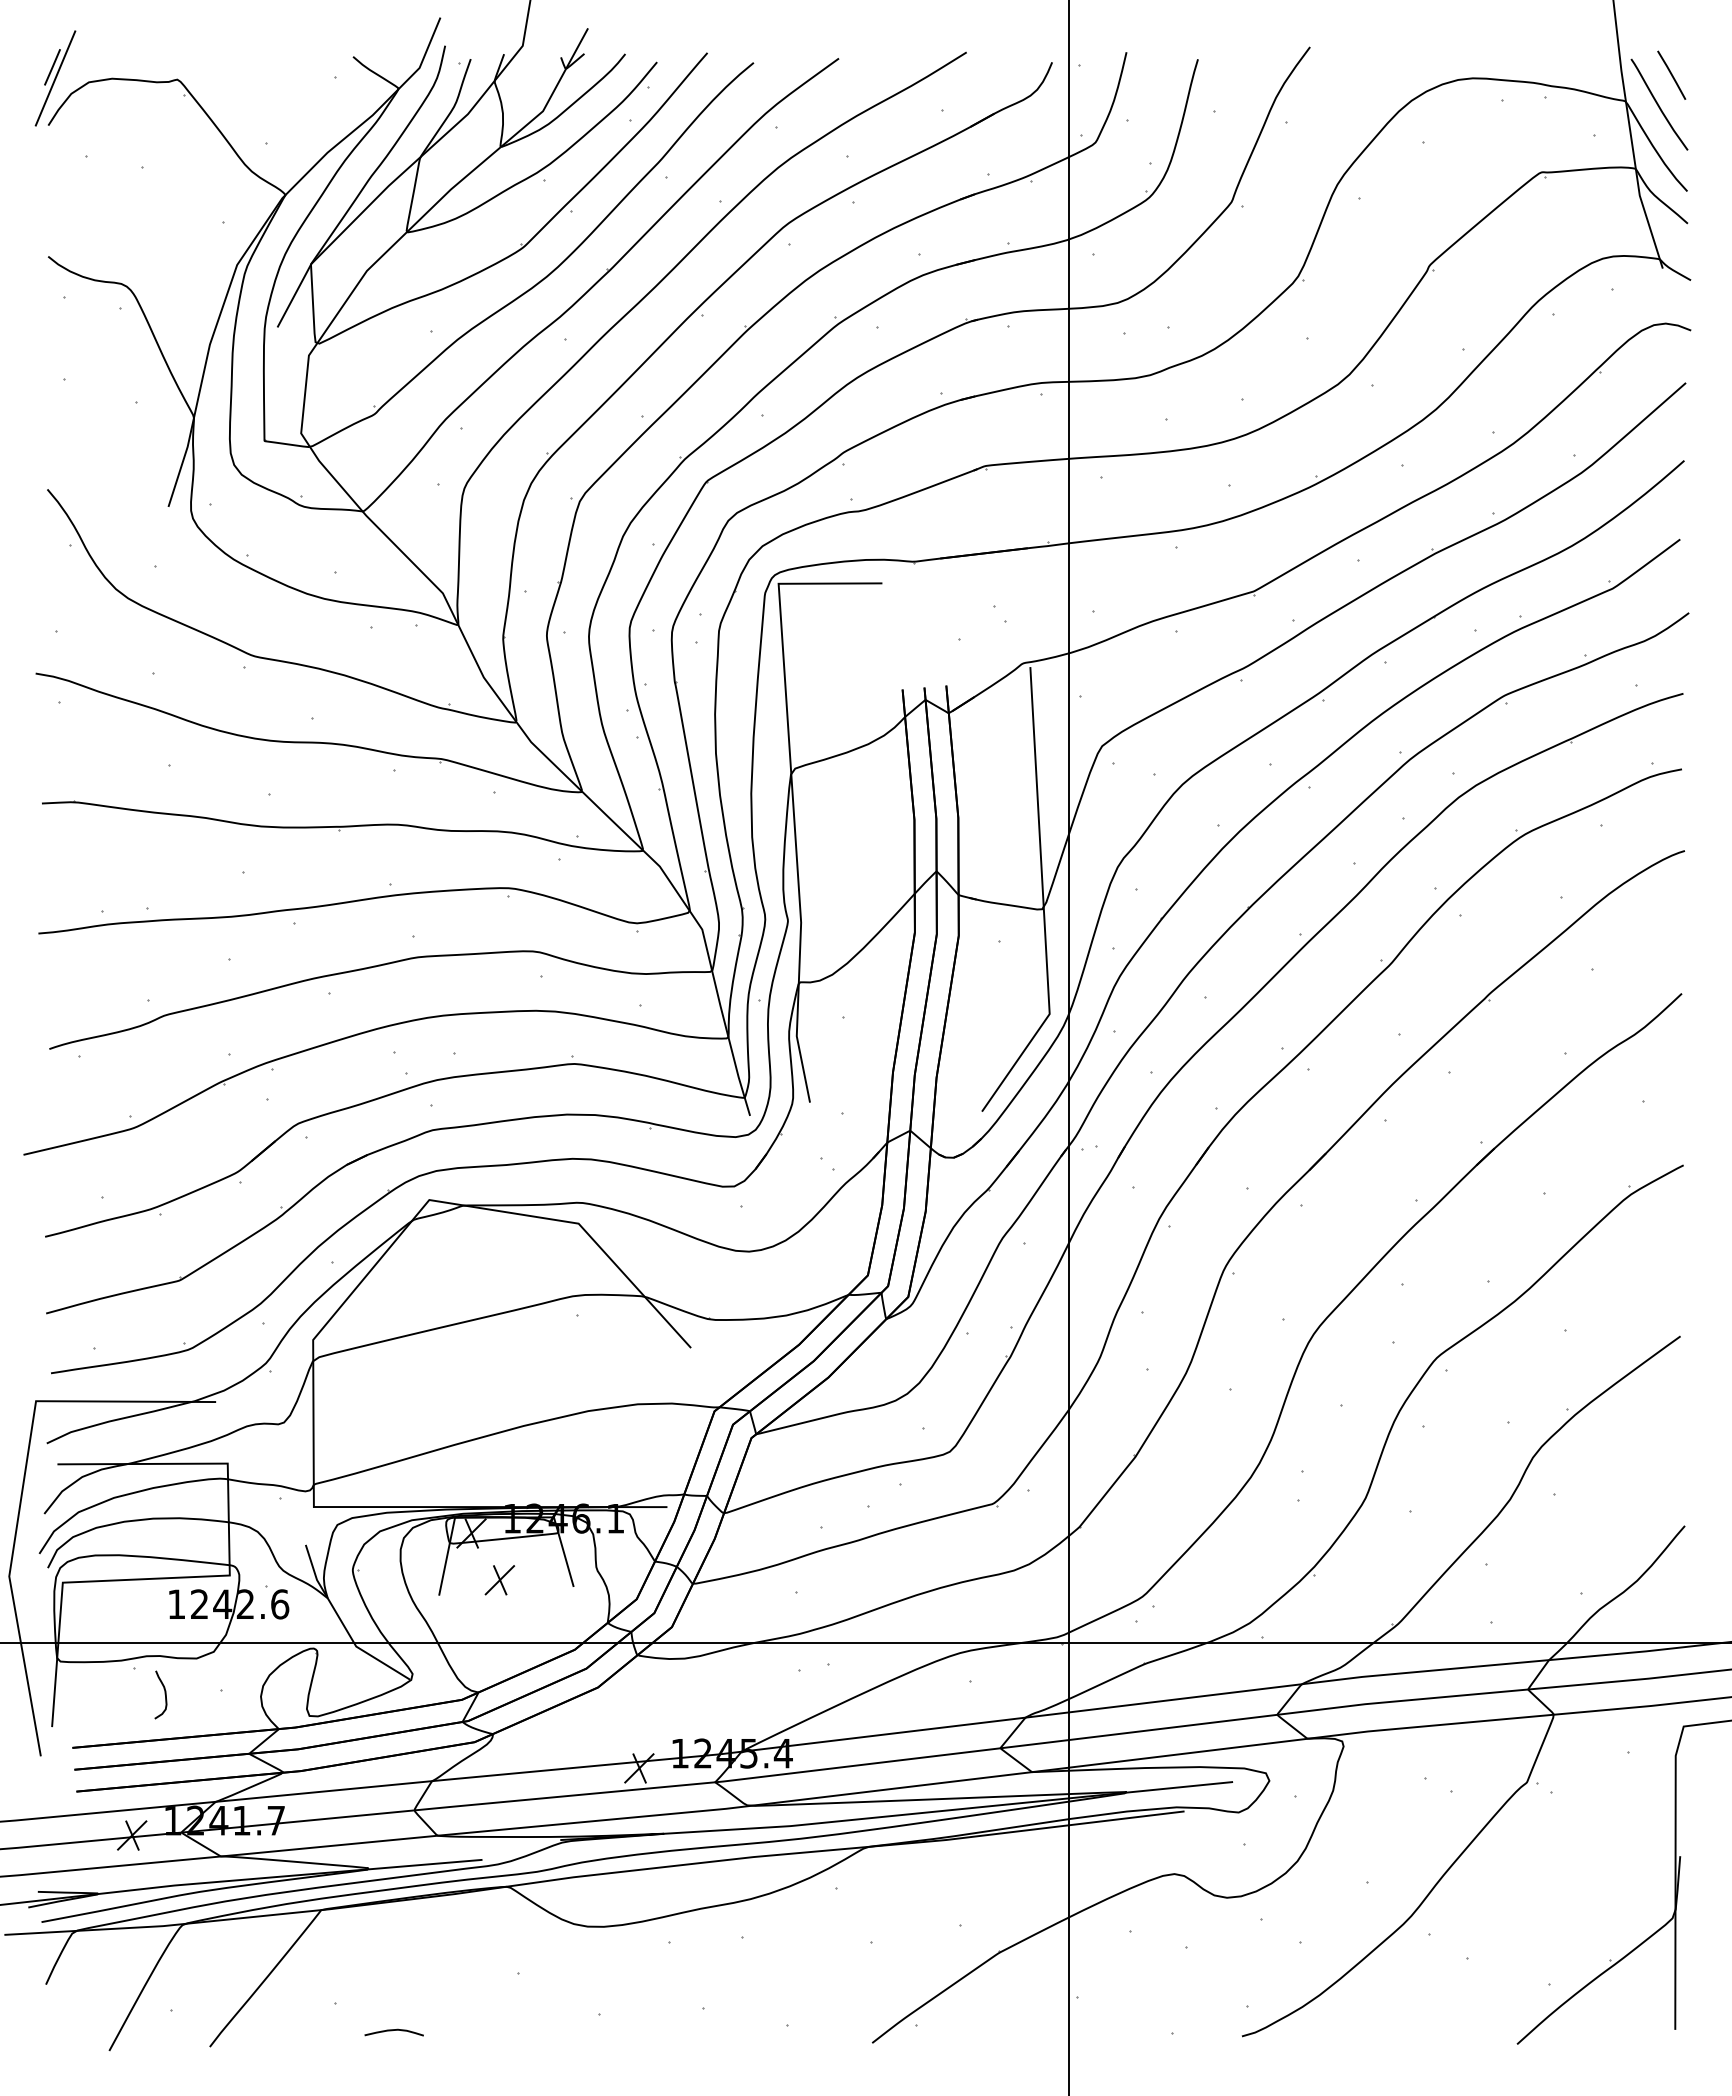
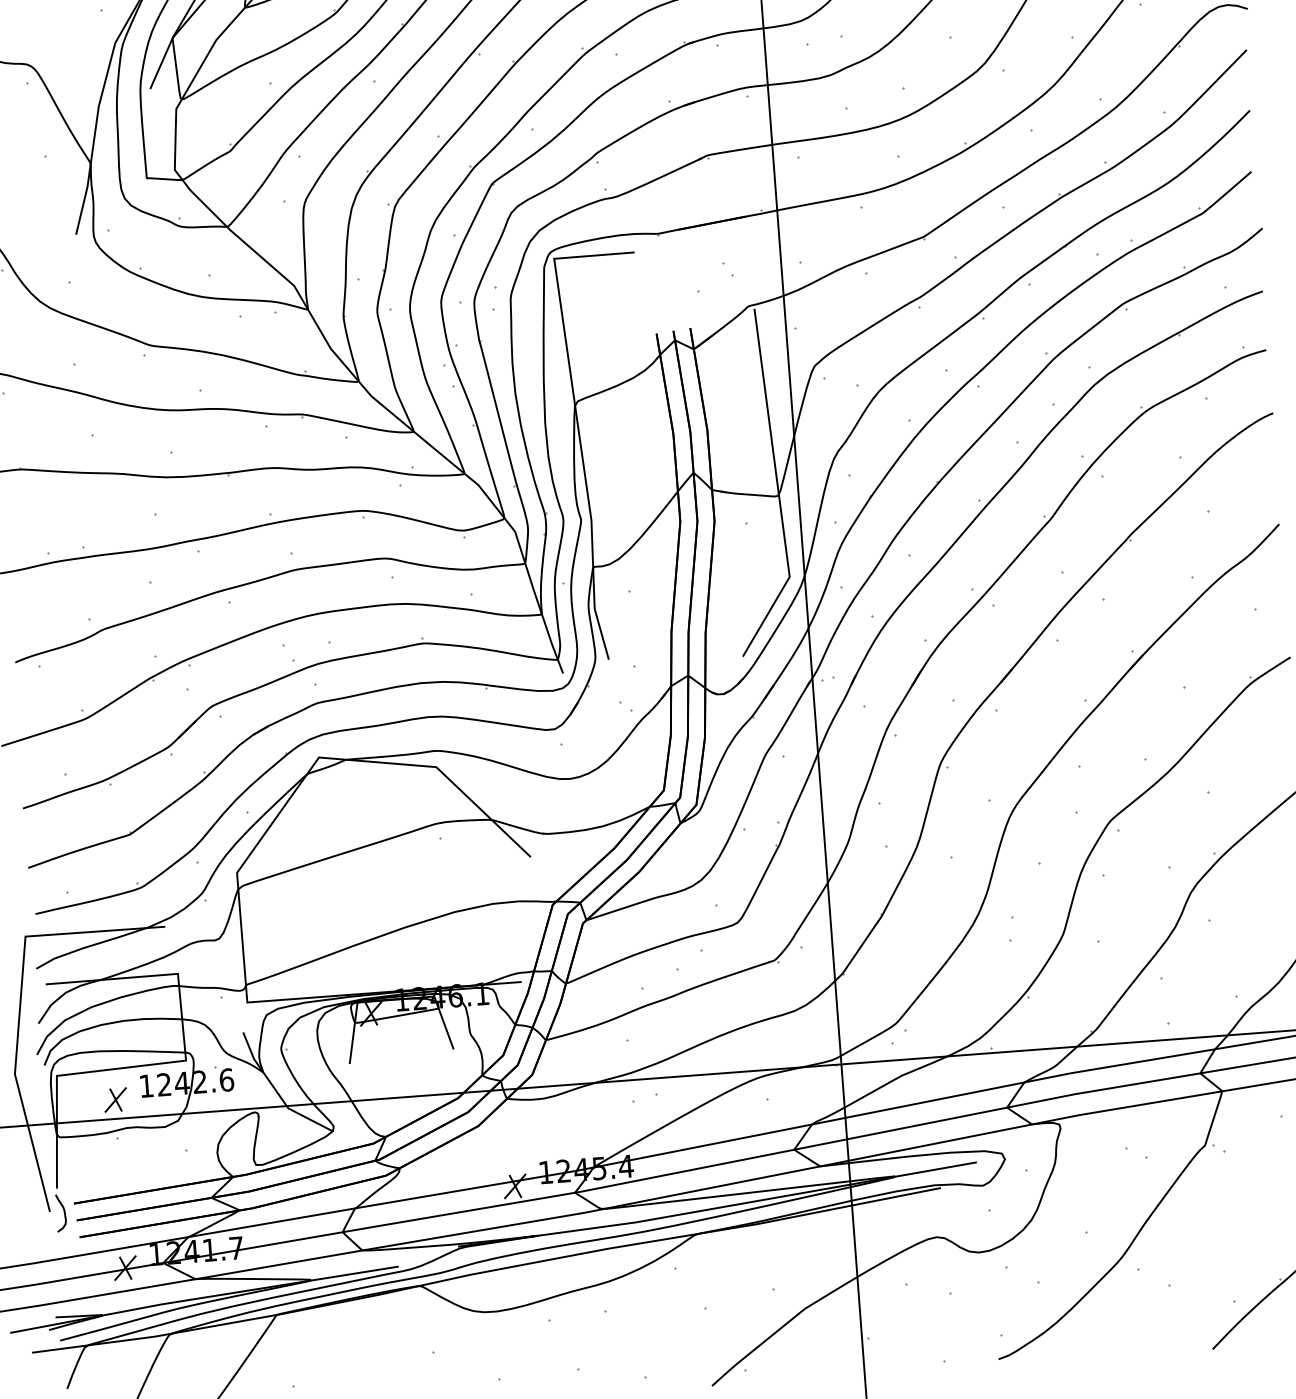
part: (499, 1580) -> (115, 1100), moved
curve: (164, 1694) -> (63, 1212), moved

